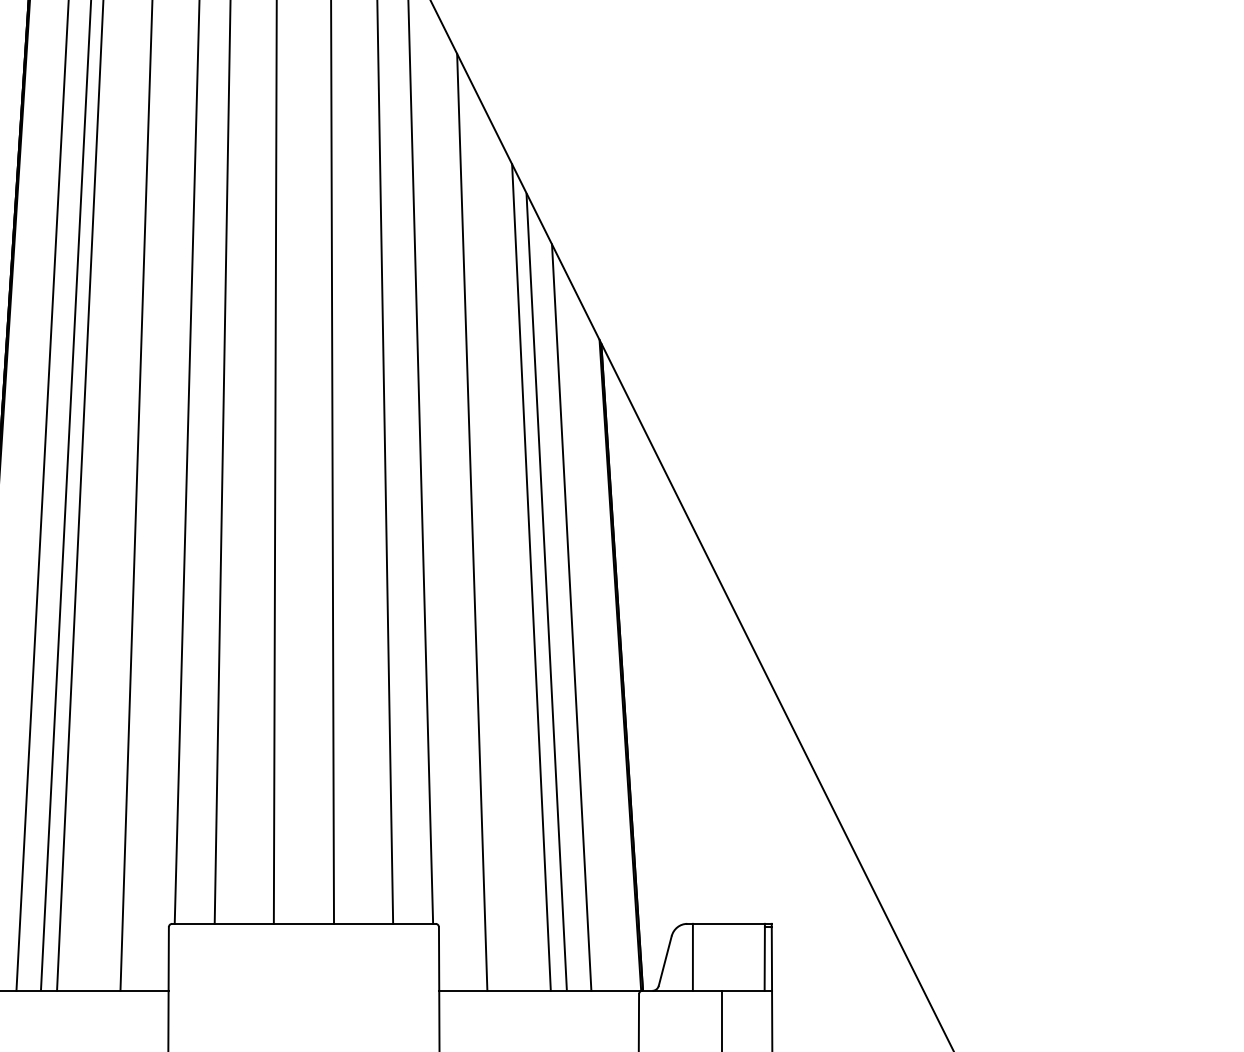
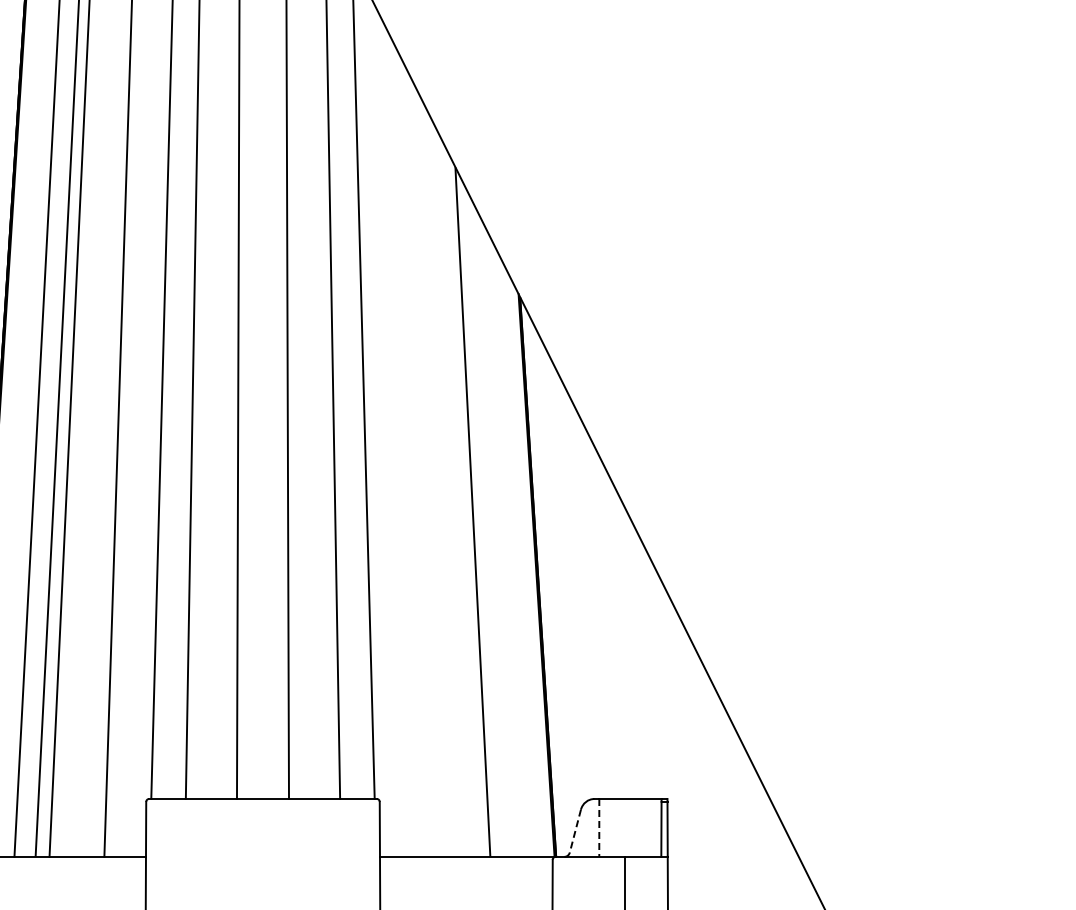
line: (472, 521) -> (408, 451), removed
line: (531, 577) -> (459, 499), removed
line: (571, 616) -> (494, 533), removed
line: (693, 956) -> (599, 827), solid -> dashed
line: (665, 961) -> (575, 831), solid -> dashed

